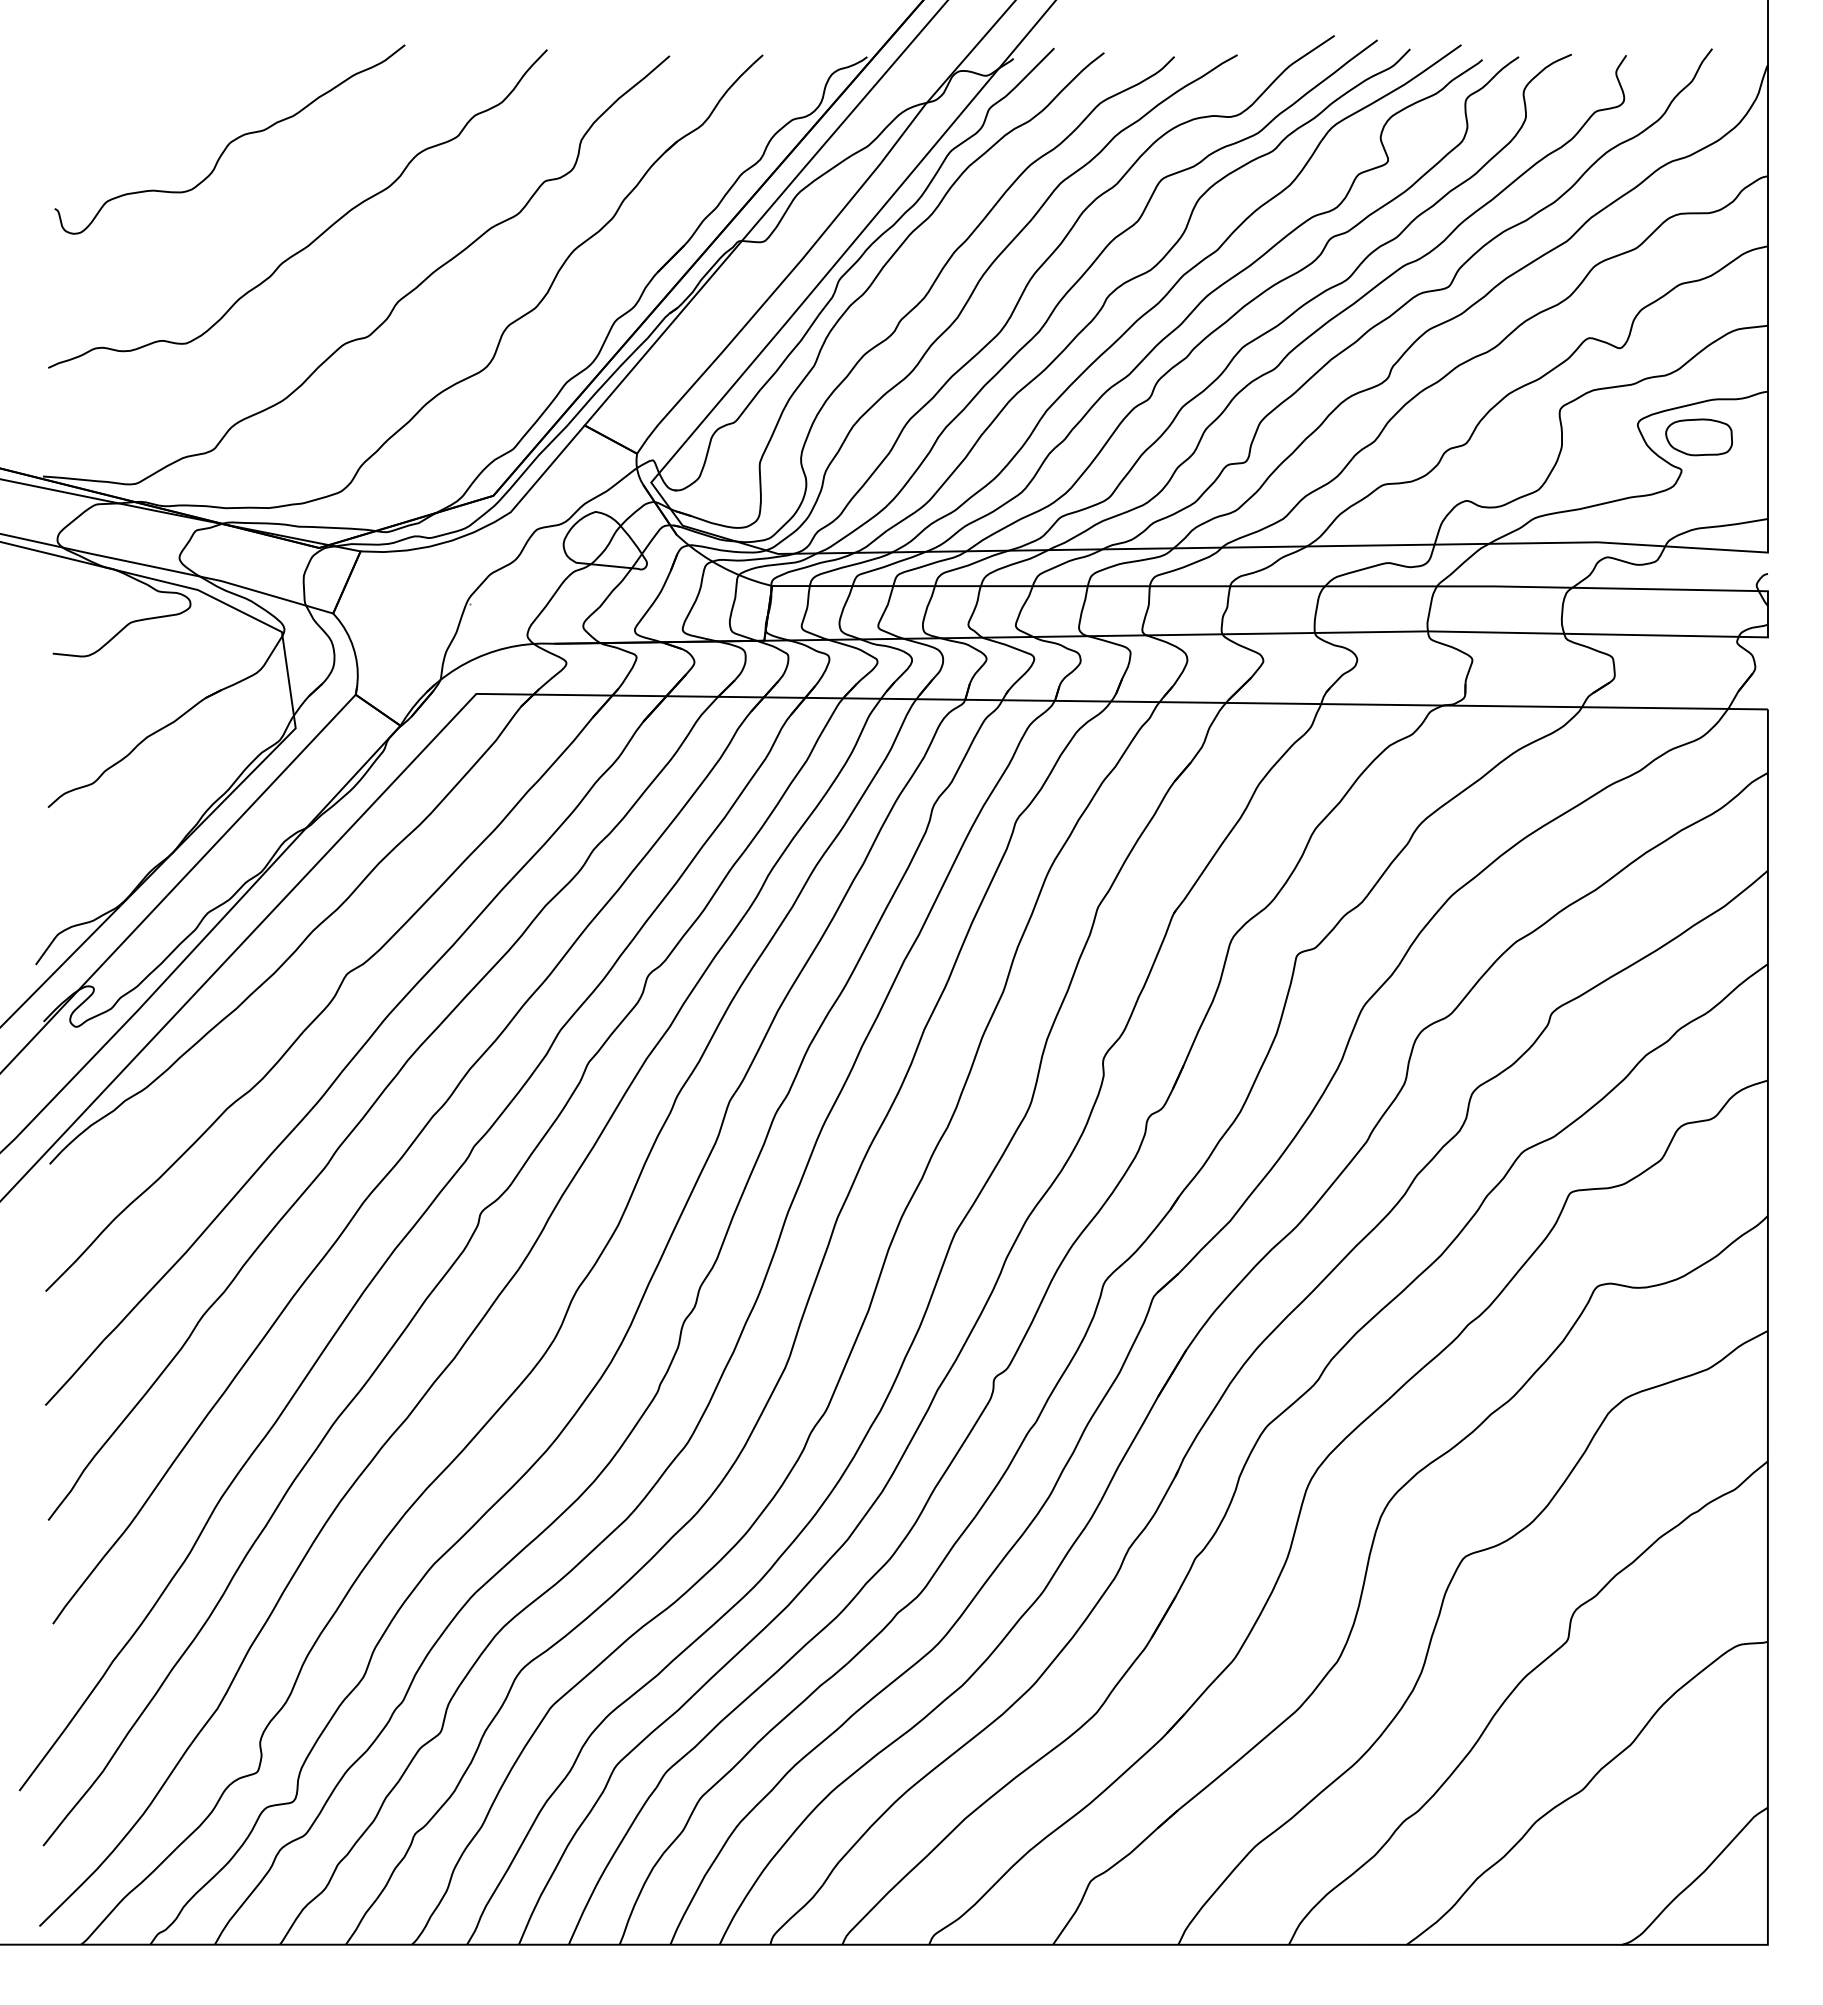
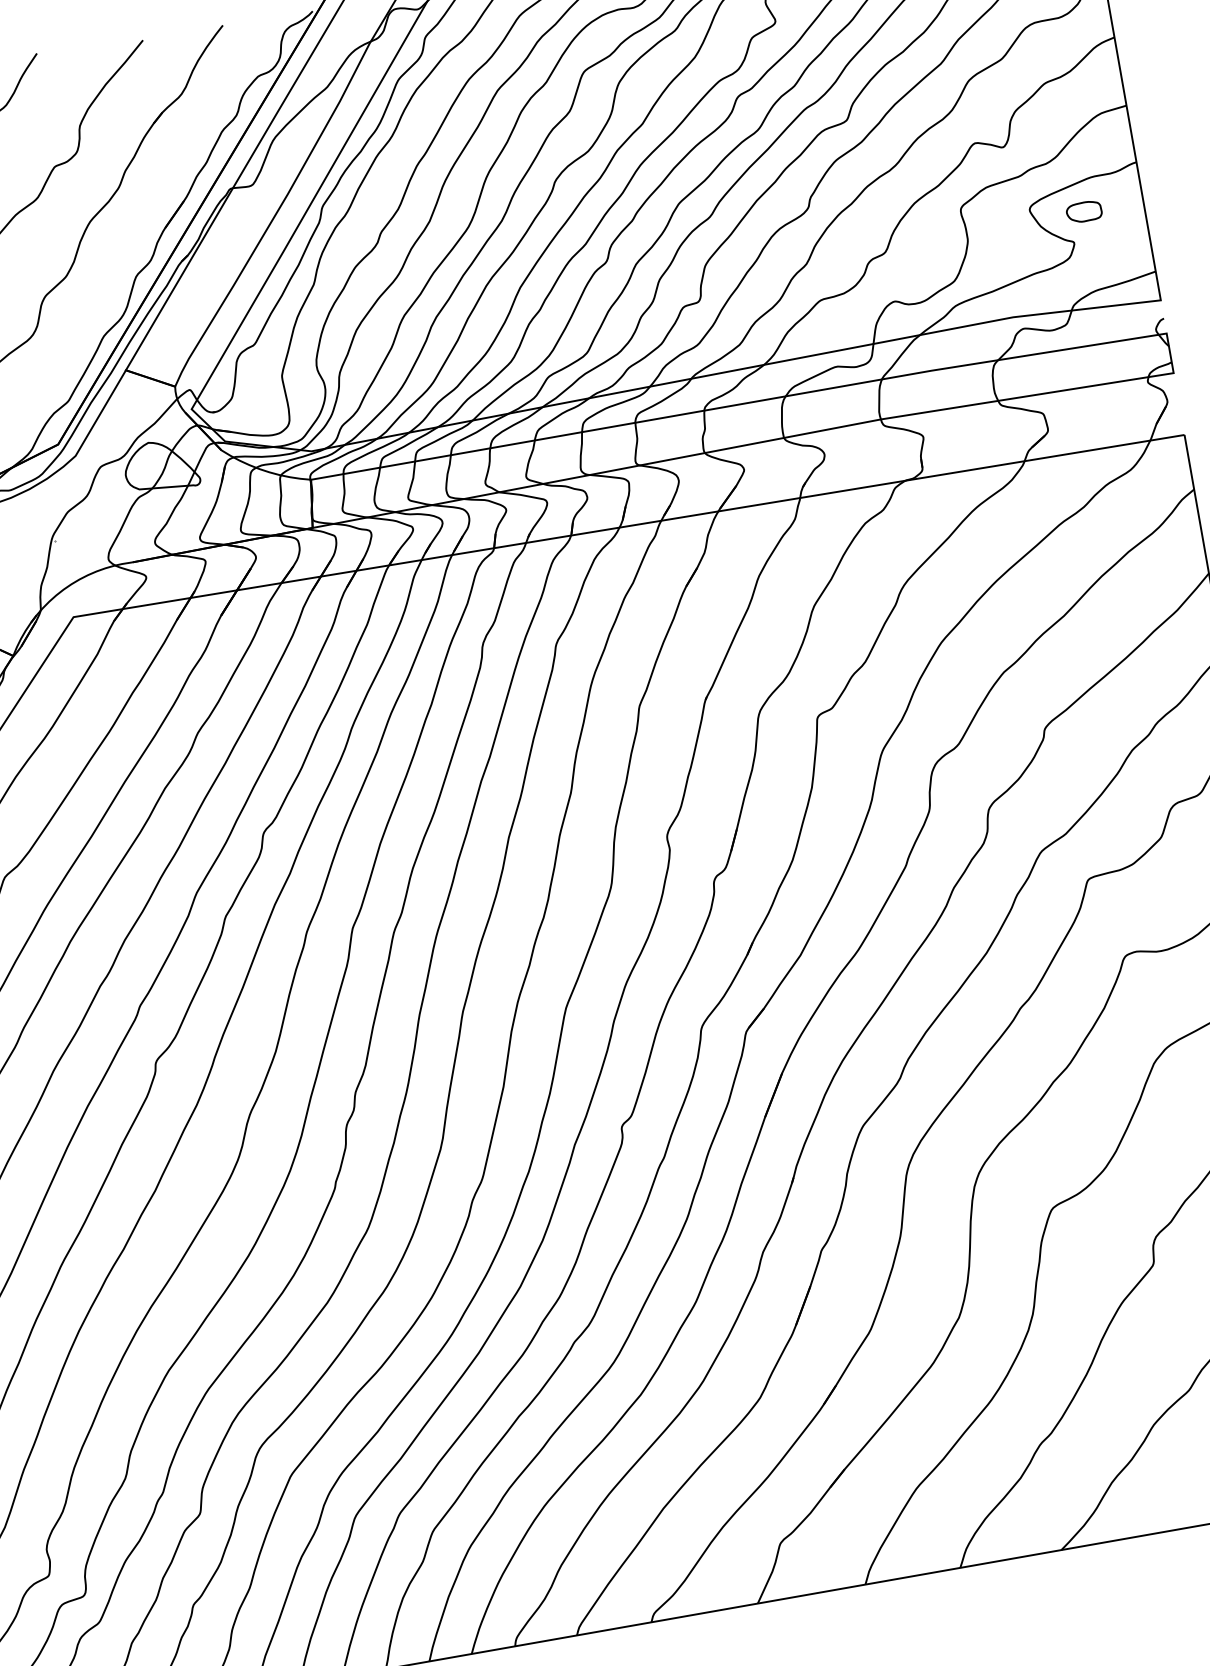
part: (1698, 437) -> (1083, 212), size x0.6

